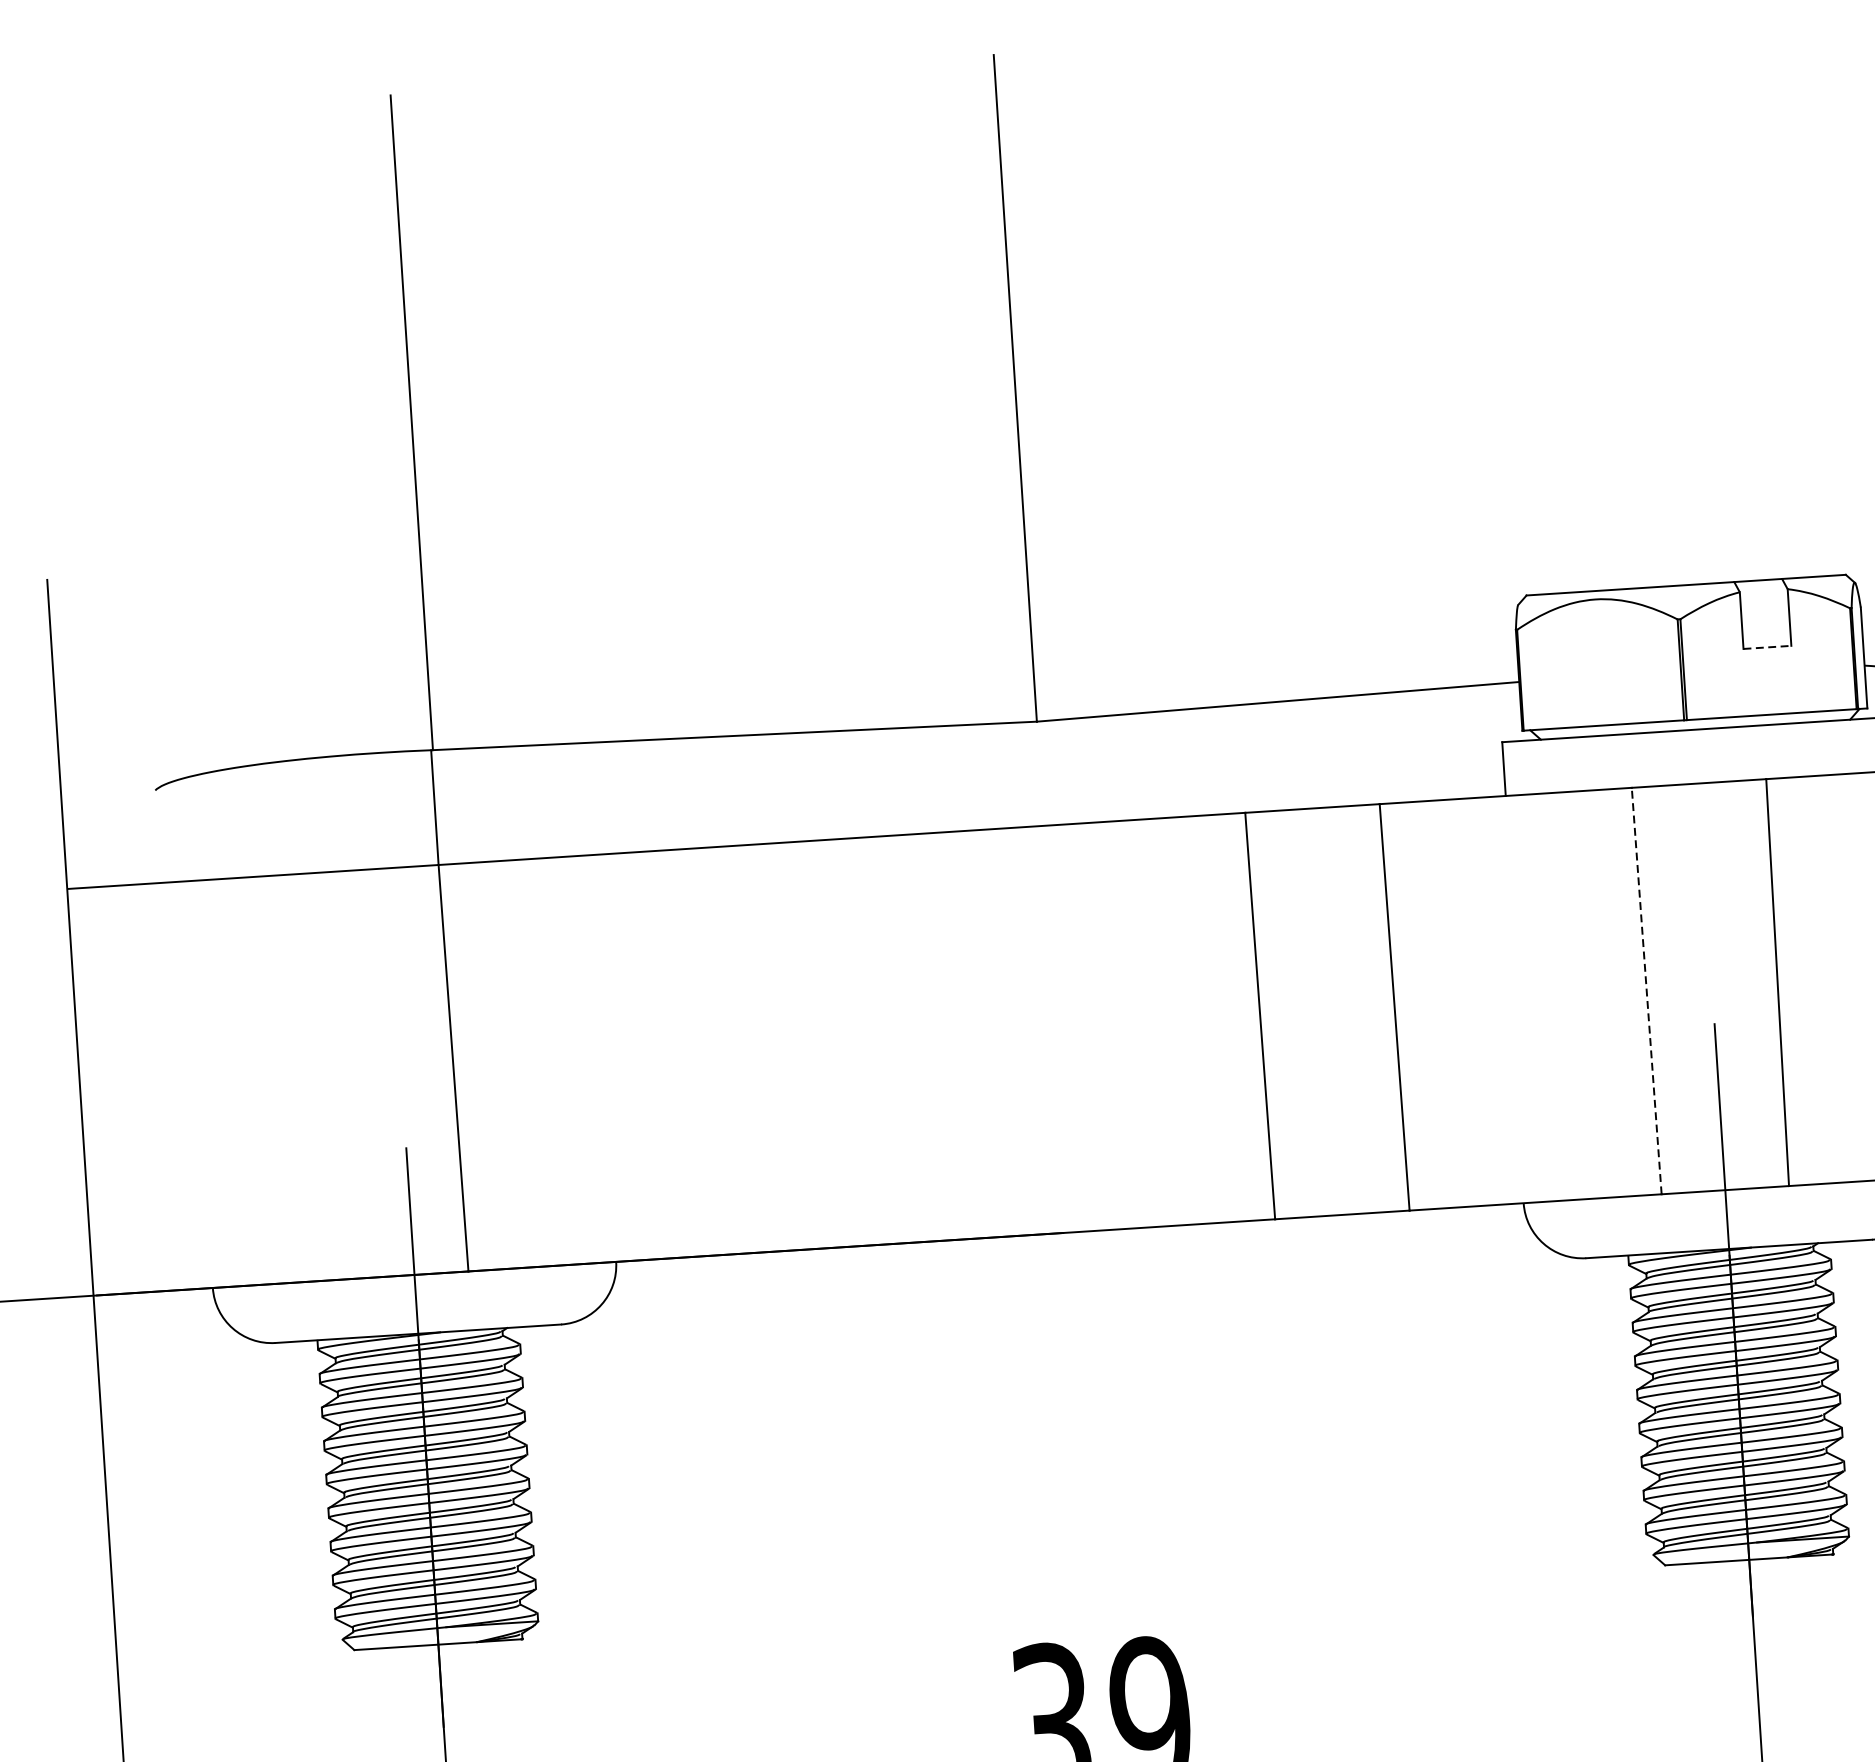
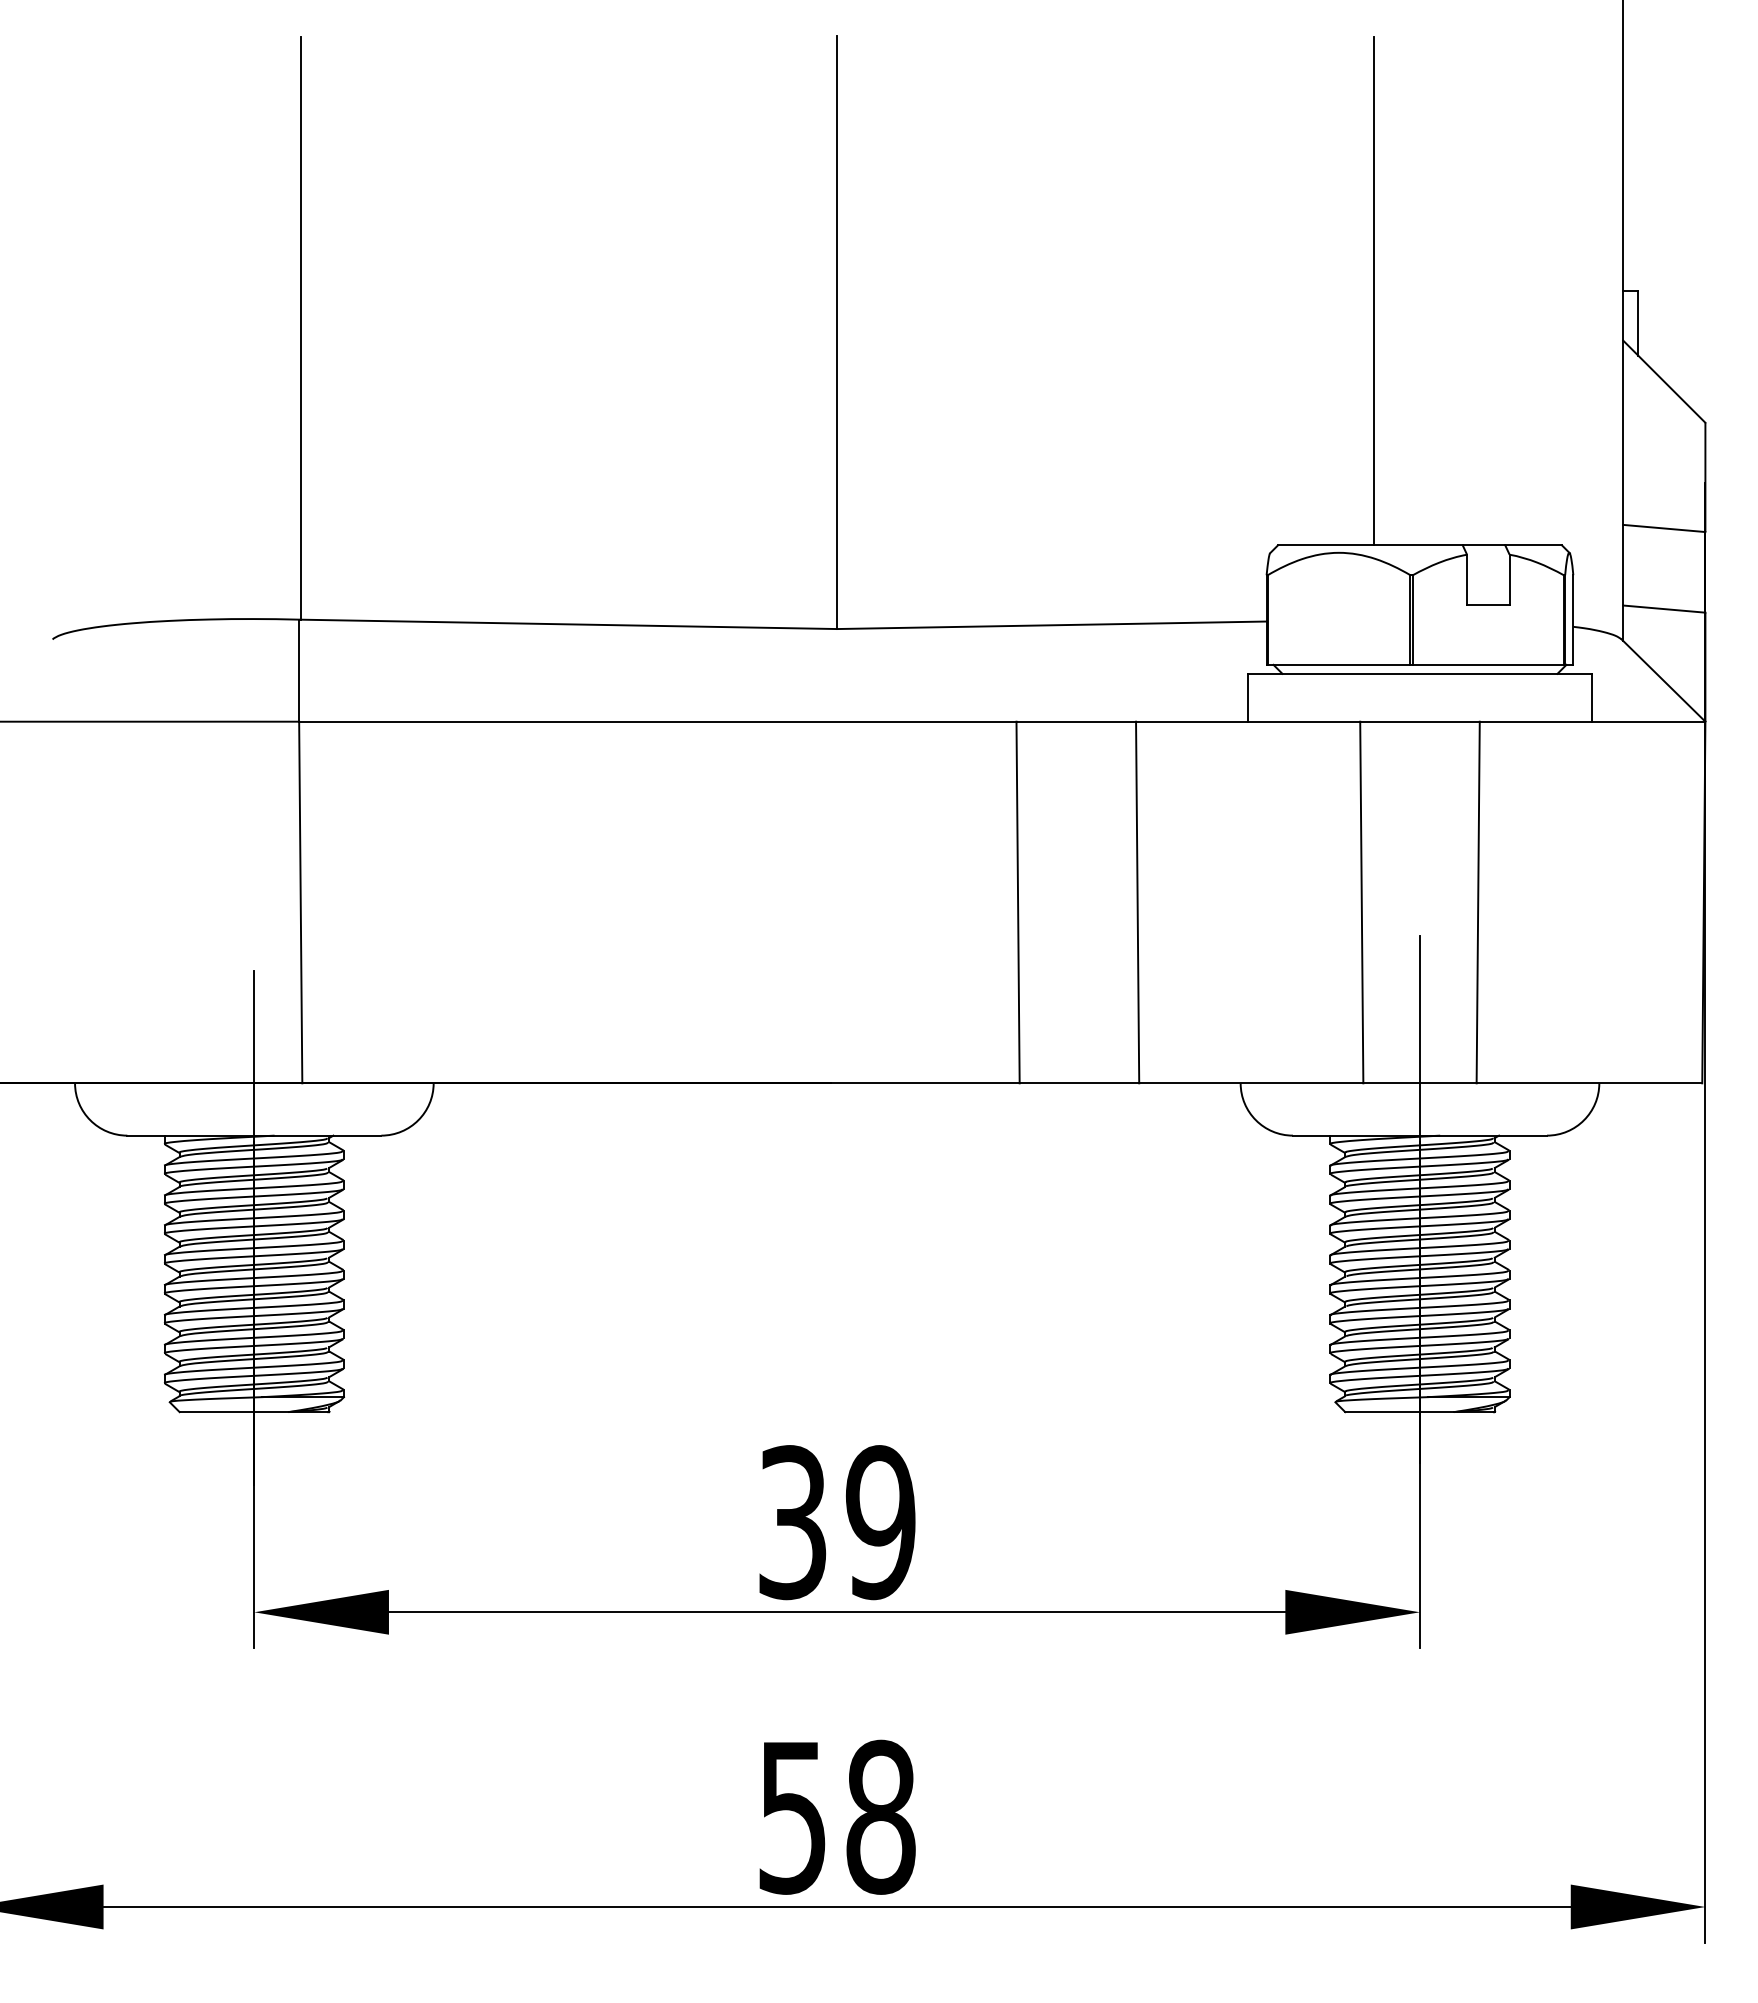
line: (1615, 303) -> (1373, 291), added
line: (1767, 647) -> (1488, 605), dashed -> solid
line: (1646, 991) -> (1361, 902), dashed -> solid

